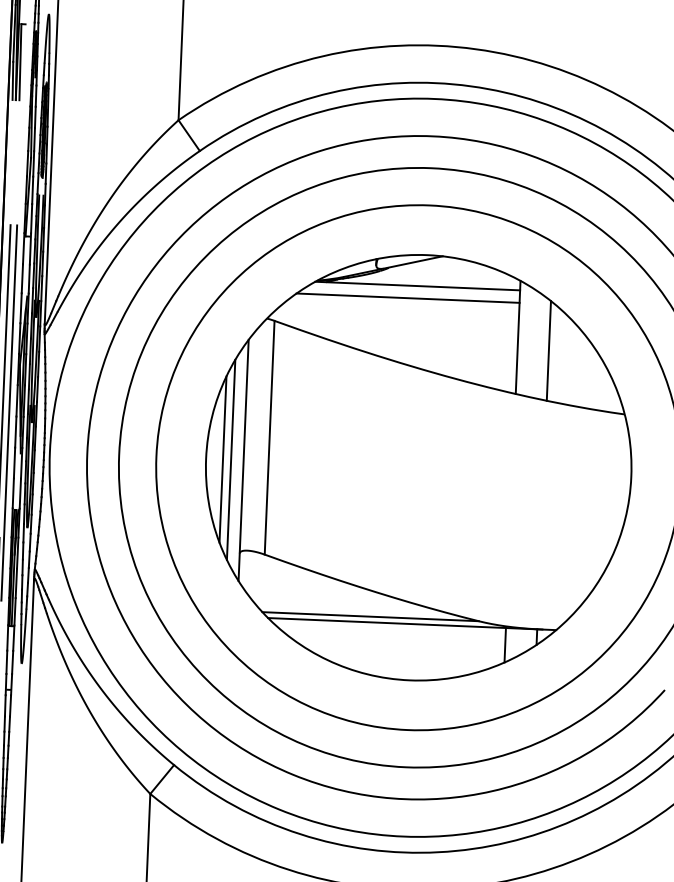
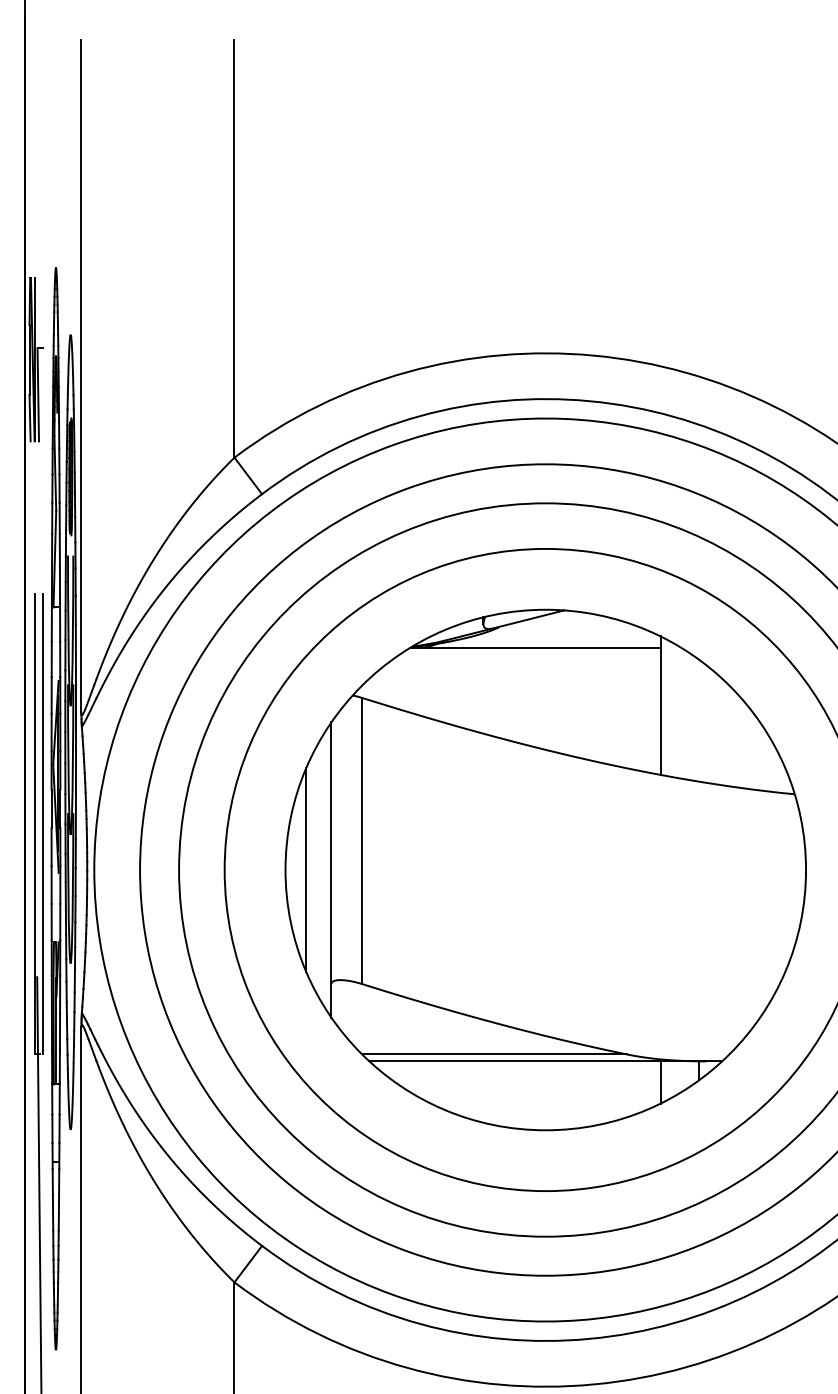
line: (407, 298) -> (523, 663), removed
line: (548, 350) -> (698, 720), removed
line: (231, 459) -> (316, 869), removed

